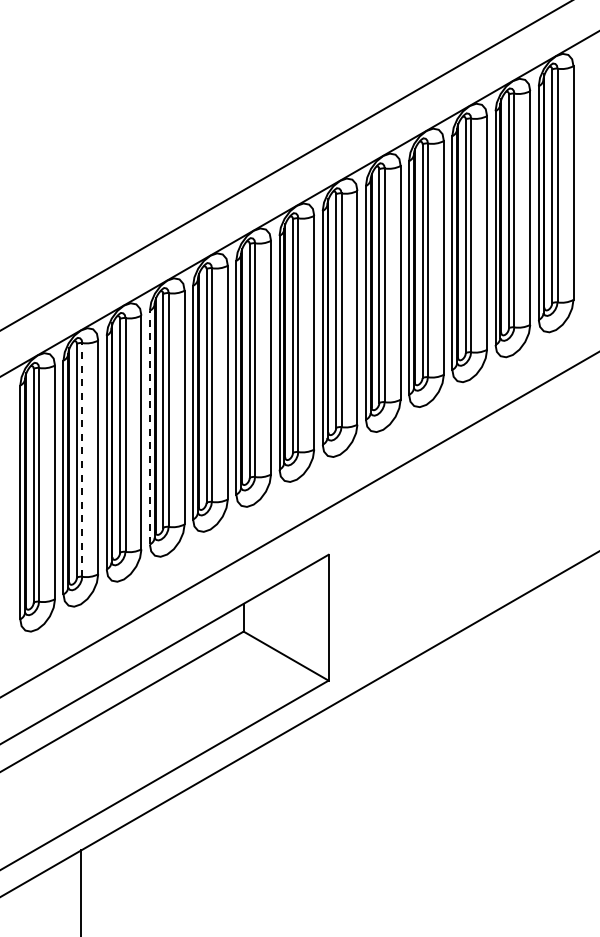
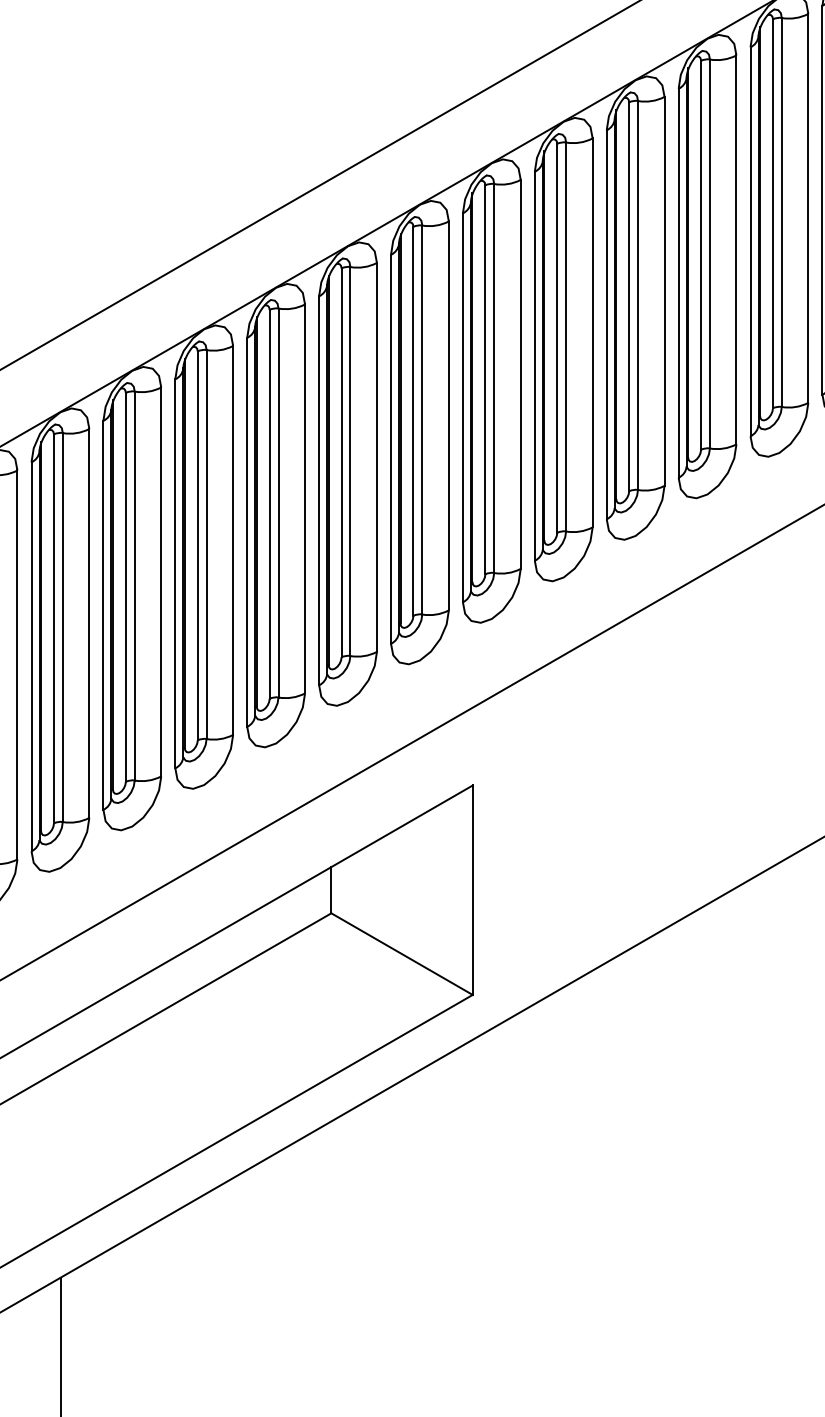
line: (149, 427) -> (174, 573), dashed -> solid
line: (82, 459) -> (63, 626), dashed -> solid

